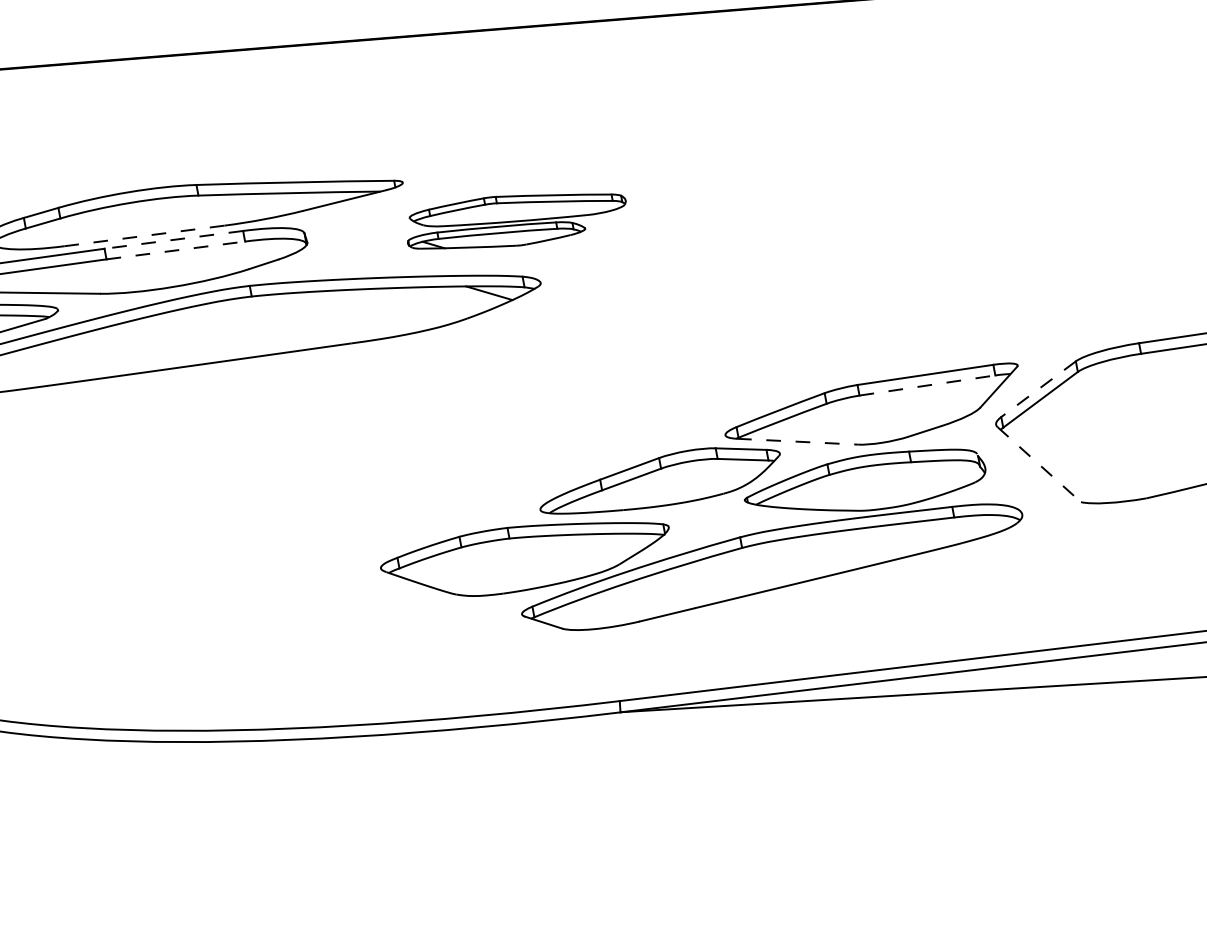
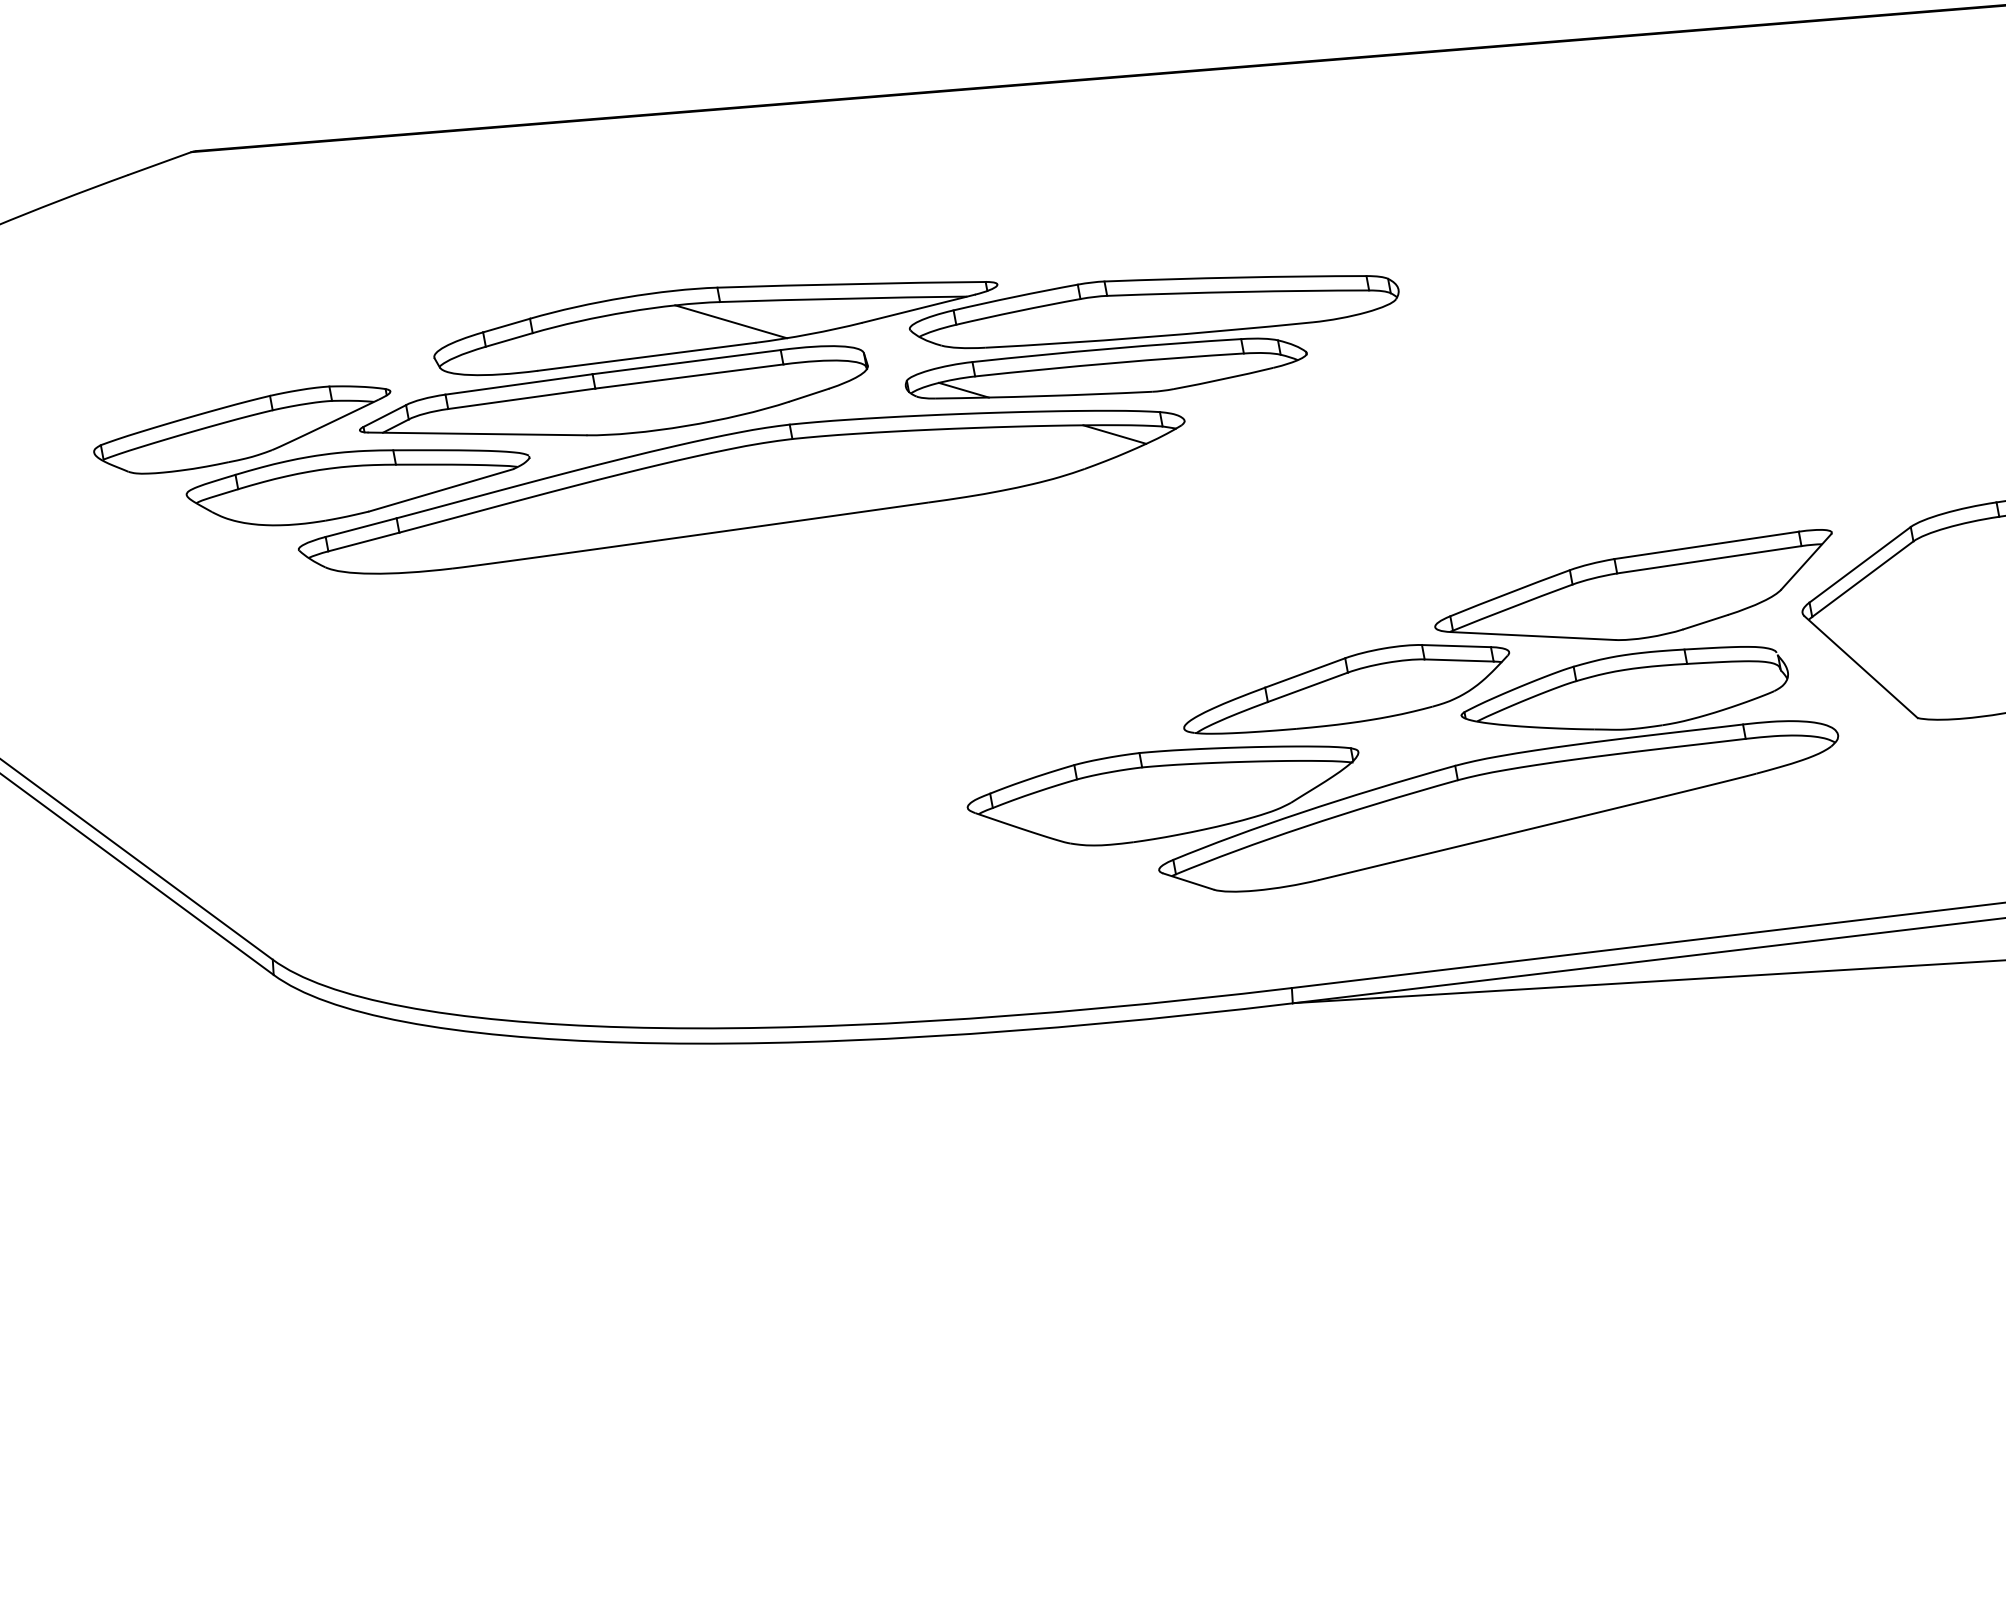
line: (206, 209) -> (730, 321), added
part: (516, 221) -> (1151, 337), size x1.67
line: (144, 235) -> (646, 356), dashed -> solid
line: (173, 240) -> (686, 362), dashed -> solid
line: (175, 250) -> (689, 376), dashed -> solid
line: (927, 385) -> (1709, 559), dashed -> solid
line: (1038, 389) -> (1859, 565), dashed -> solid
line: (797, 442) -> (1533, 636), dashed -> solid
line: (1039, 464) -> (1861, 667), dashed -> solid

